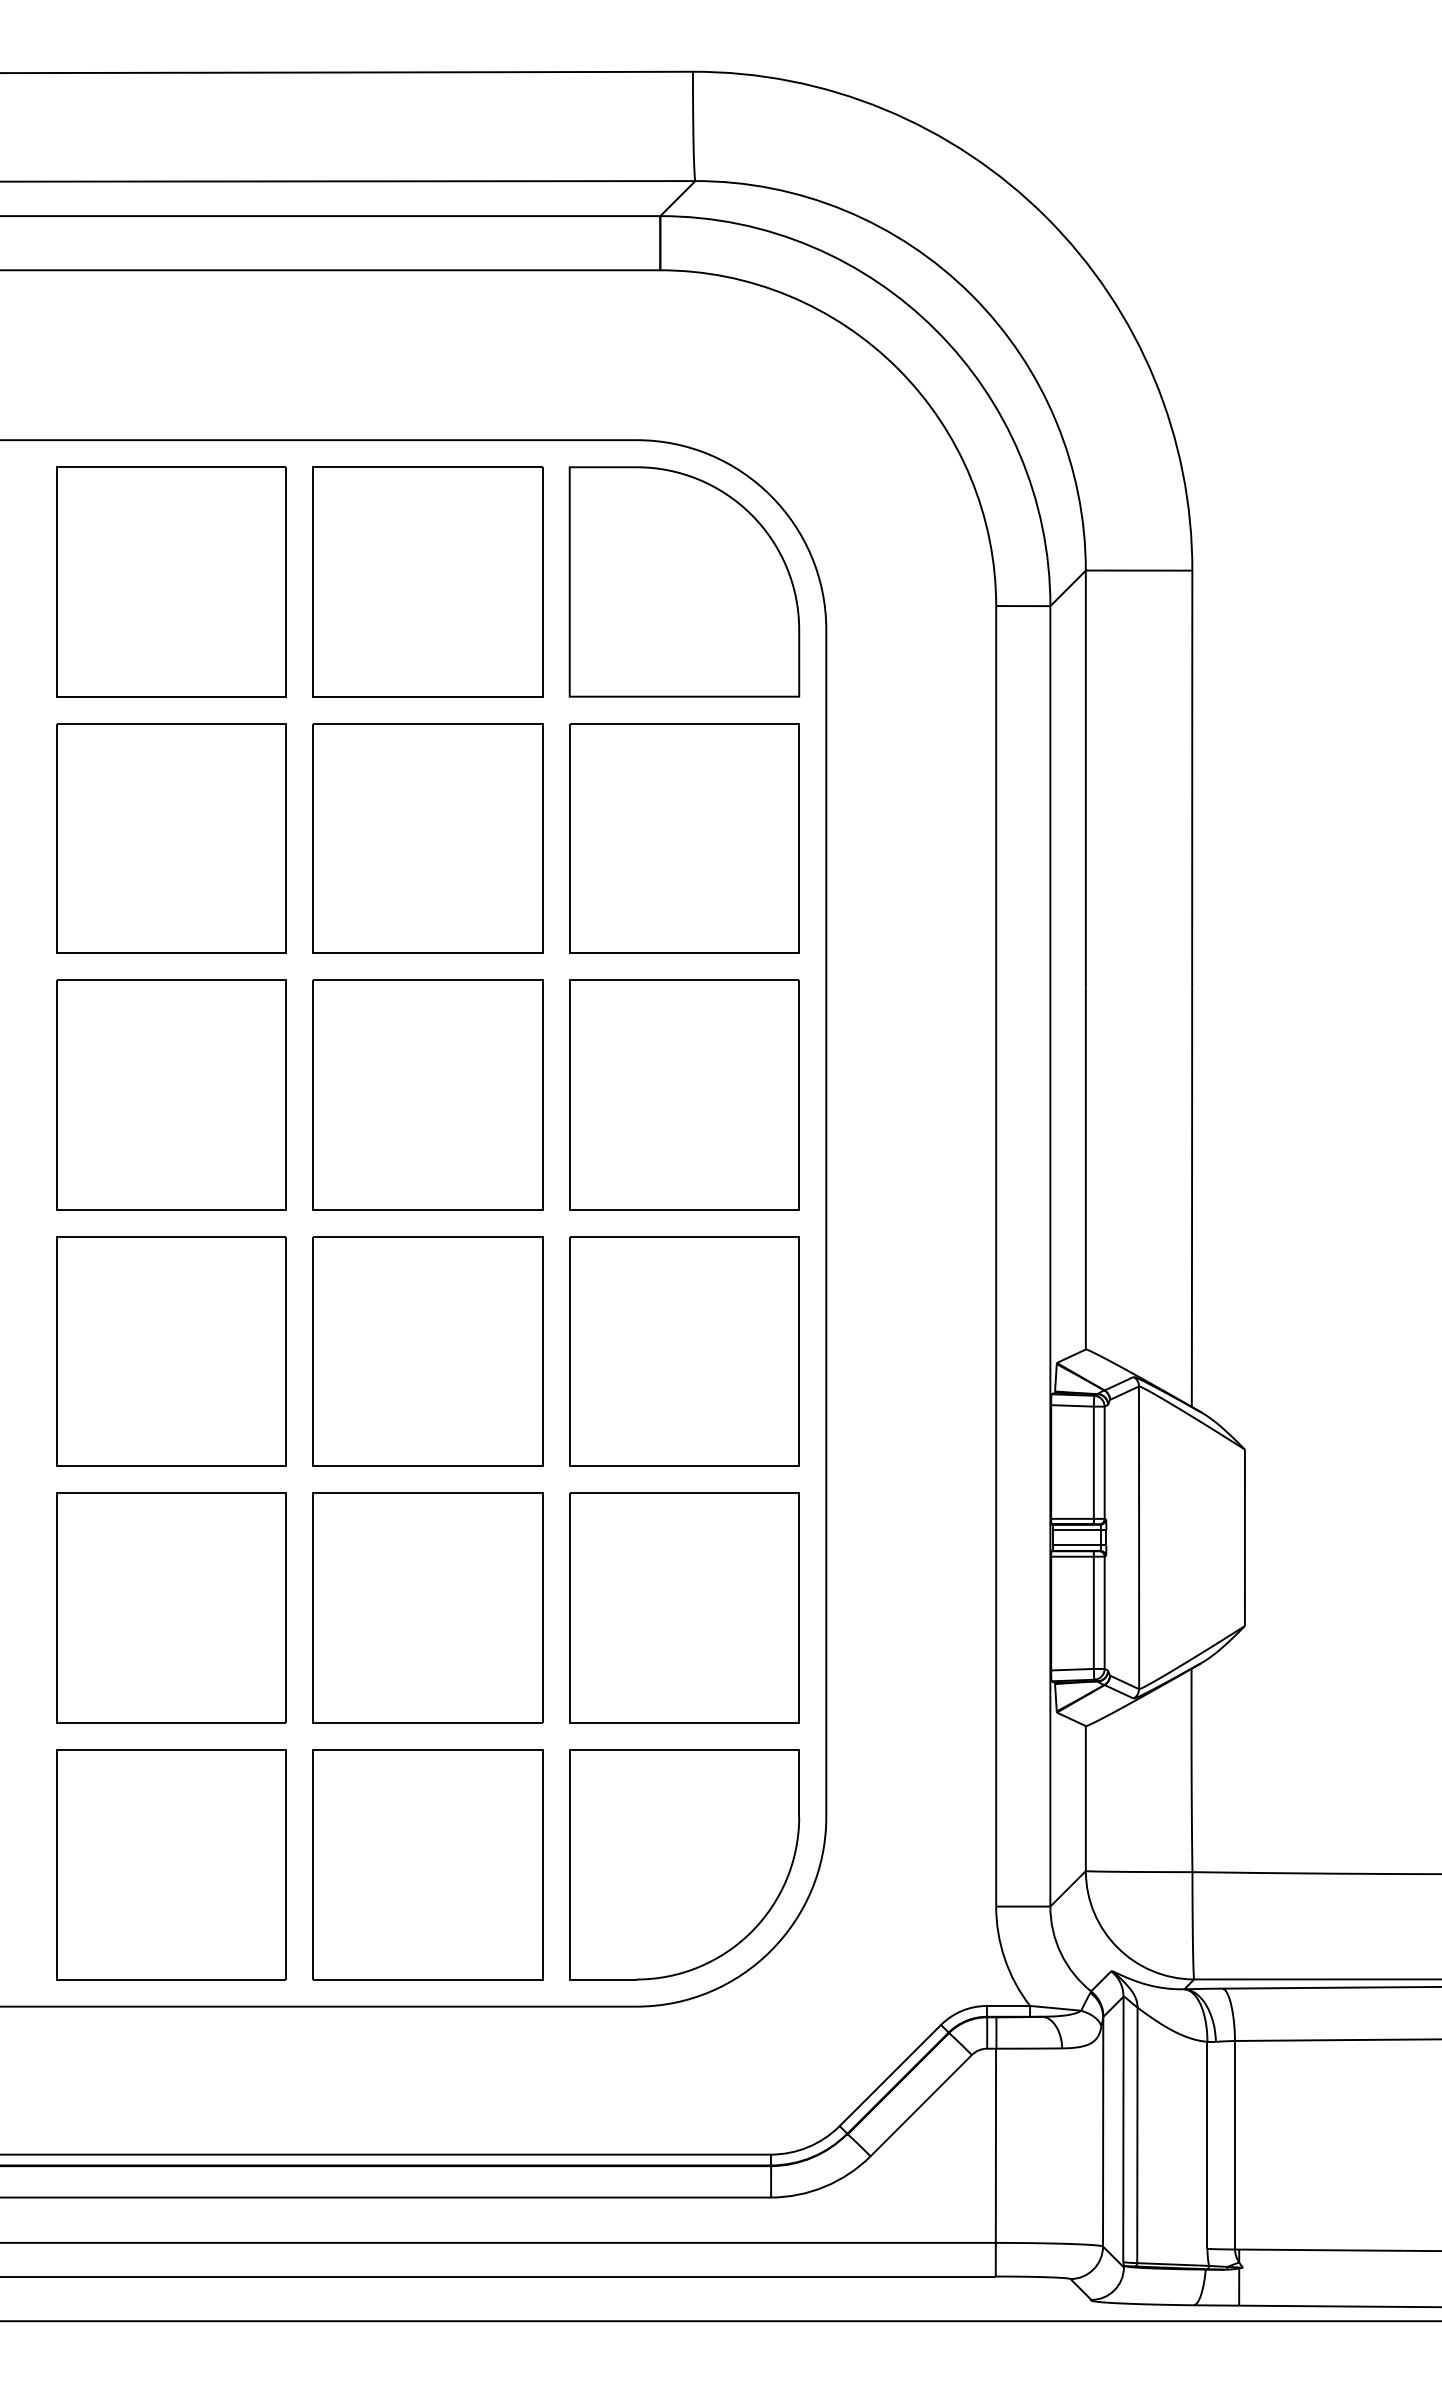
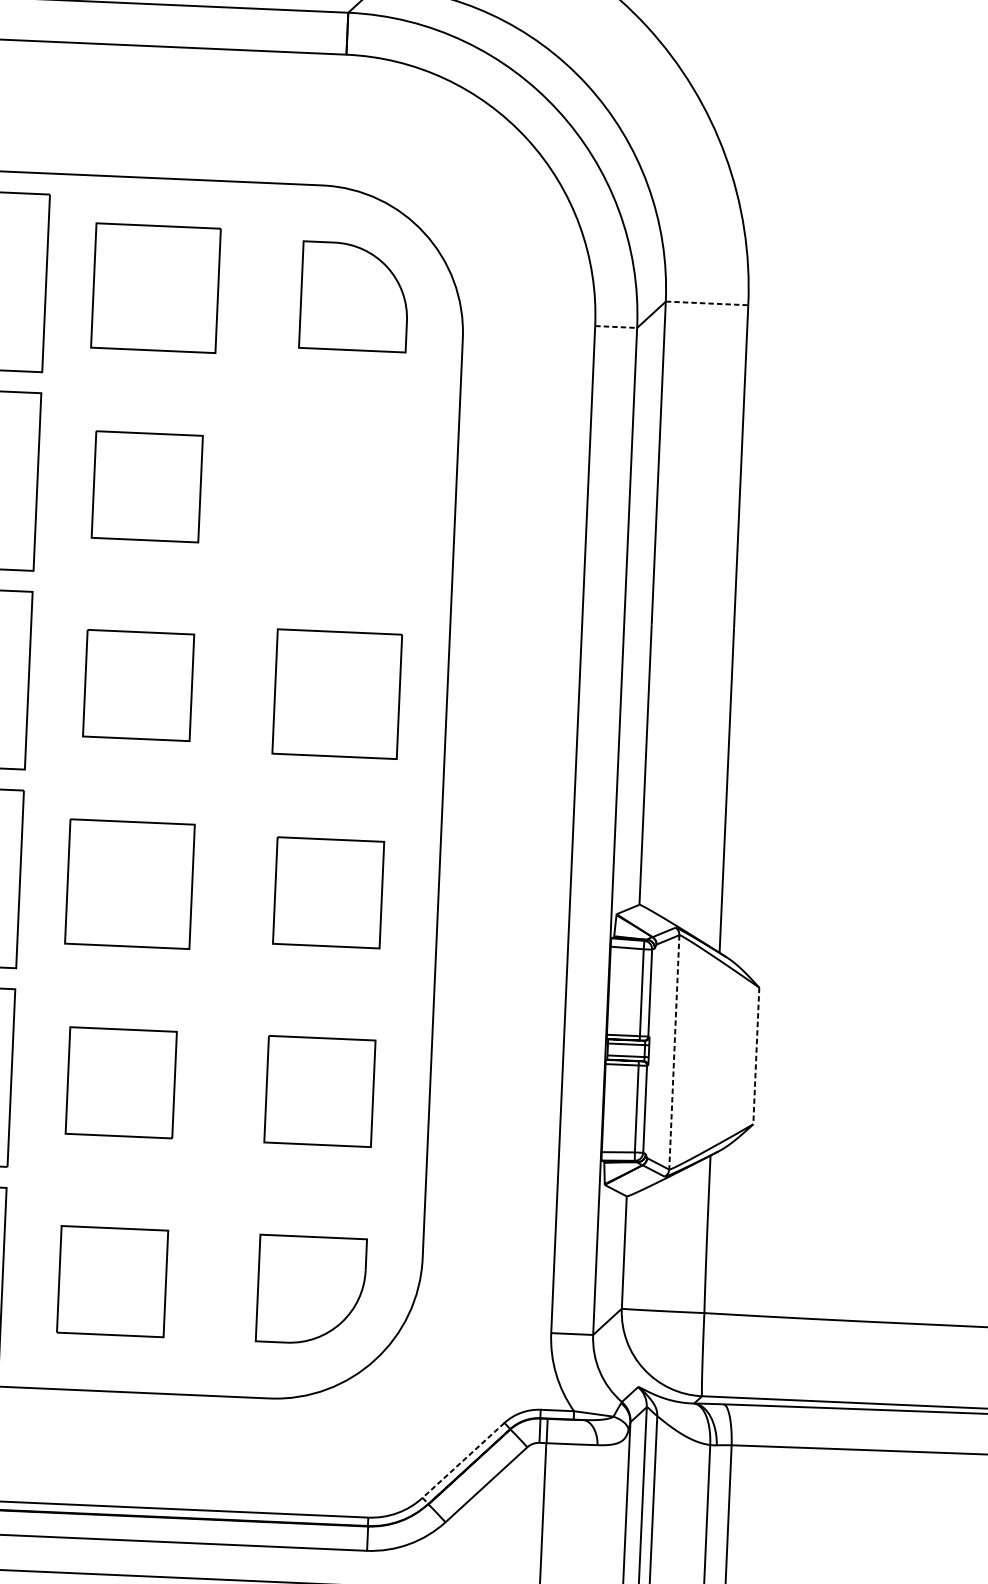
line: (1139, 570) -> (707, 303), solid -> dashed
part: (427, 581) -> (155, 287), size x0.7
part: (684, 581) -> (354, 296), size x0.6
line: (1023, 606) -> (616, 327), solid -> dashed
part: (427, 838) -> (146, 486), size x0.6
part: (684, 838) -> (345, 495), removed
part: (427, 1094) -> (138, 685), size x0.6
part: (684, 1094) -> (337, 693), size x0.7
part: (427, 1351) -> (129, 884), size x0.7
part: (684, 1351) -> (328, 892), size x0.6
line: (1139, 1538) -> (674, 1052), solid -> dashed
line: (1244, 1538) -> (755, 1056), solid -> dashed
part: (427, 1607) -> (120, 1082), size x0.6
part: (684, 1607) -> (319, 1091), size x0.6
part: (427, 1864) -> (112, 1281), size x0.6
part: (684, 1864) -> (311, 1290), size x0.6
line: (886, 2079) -> (460, 1463), solid -> dashed

